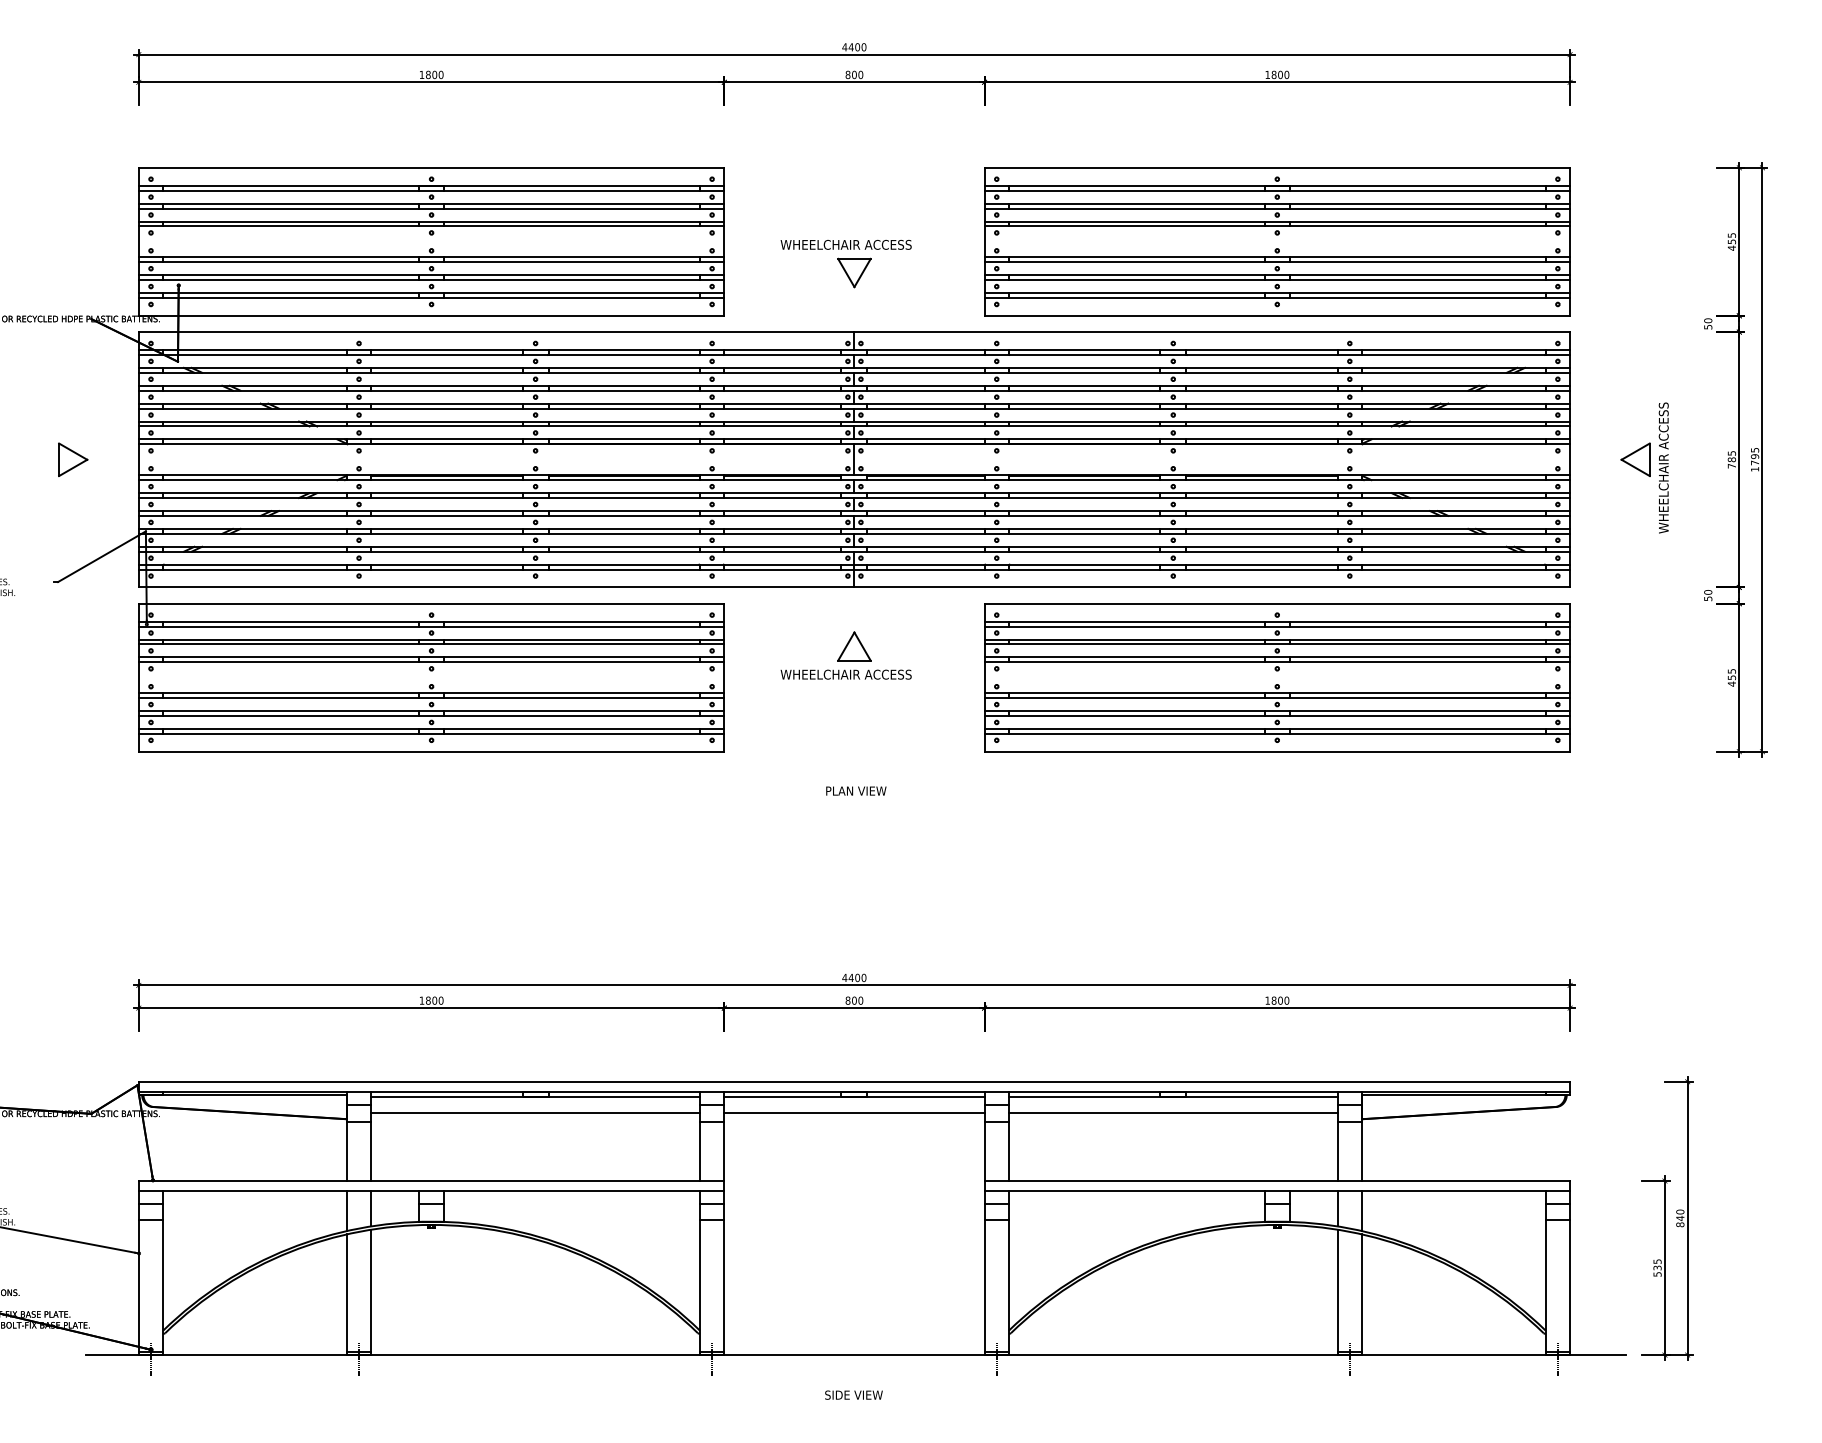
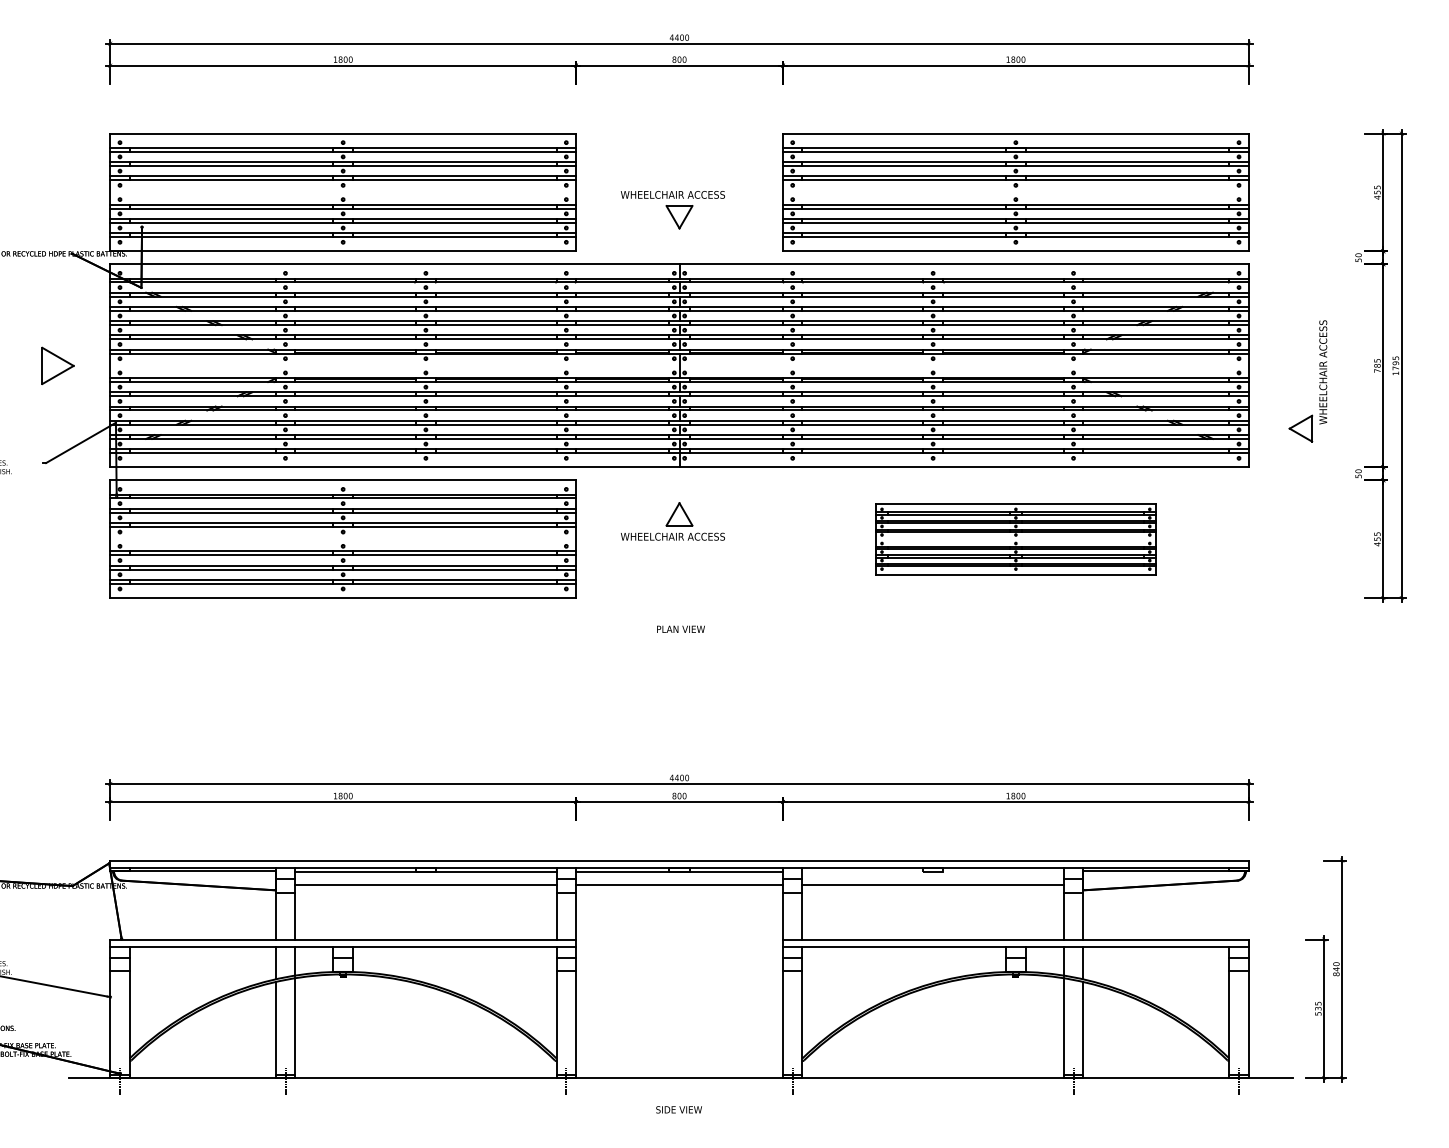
part: (73, 459) -> (58, 365), size x1.4
part: (1635, 459) -> (1300, 428), moved
part: (1277, 677) -> (1016, 539), size x0.6
line: (1172, 1096) -> (932, 872), removed

